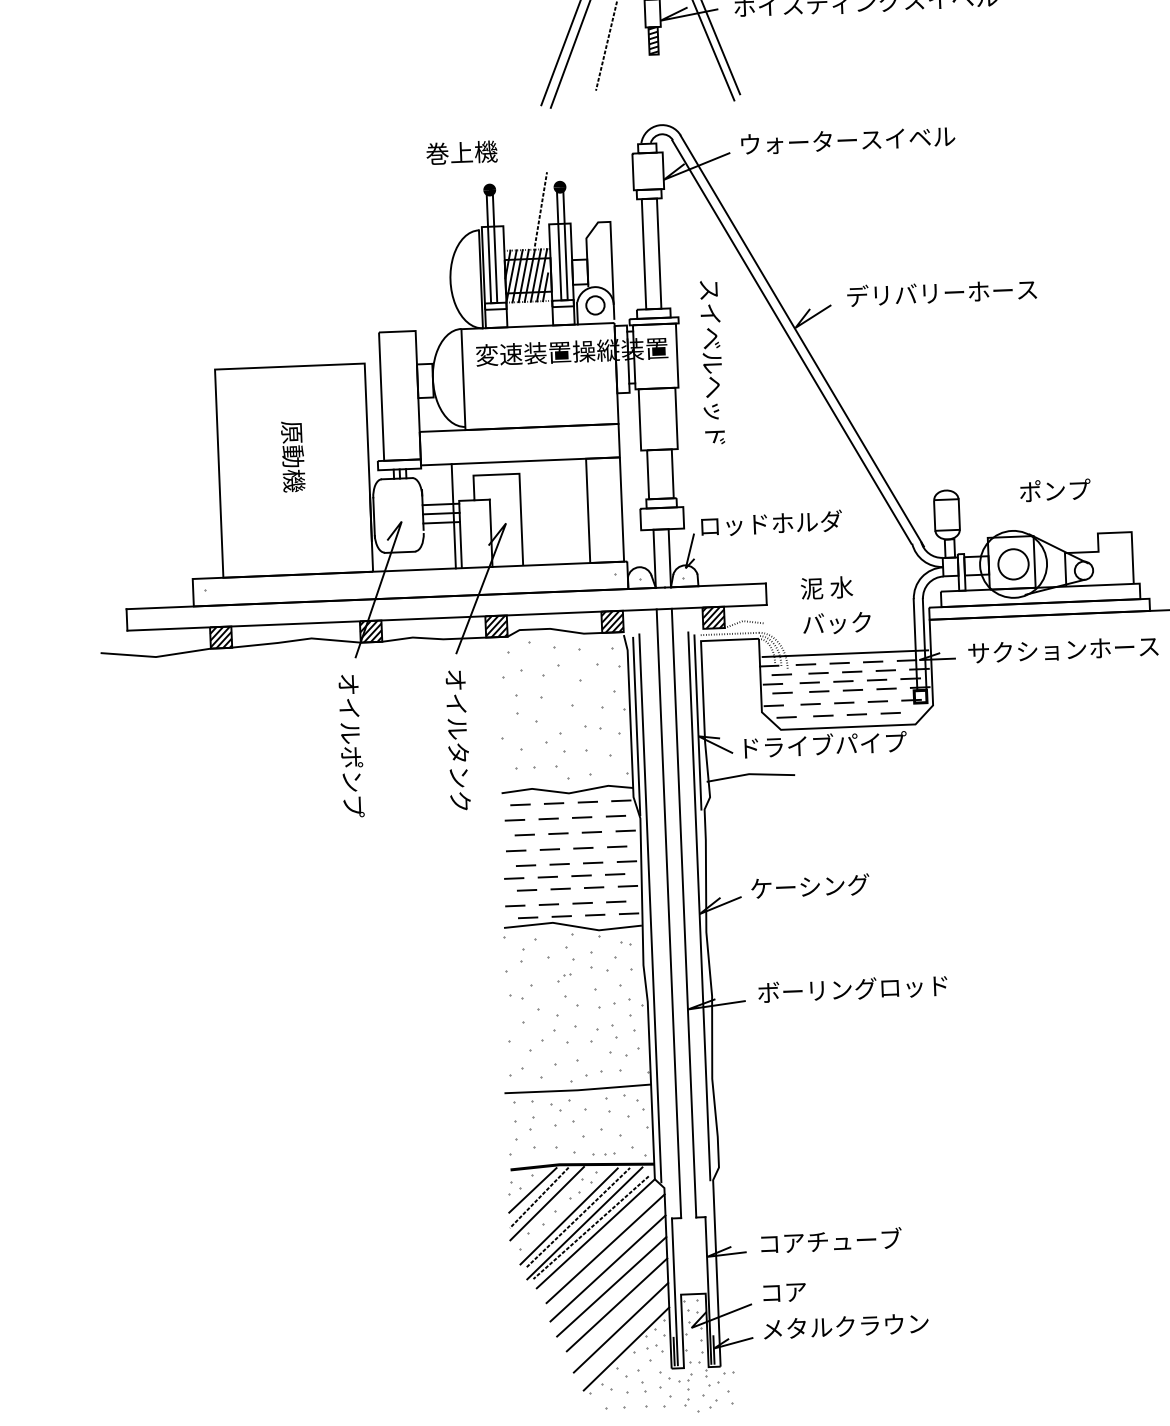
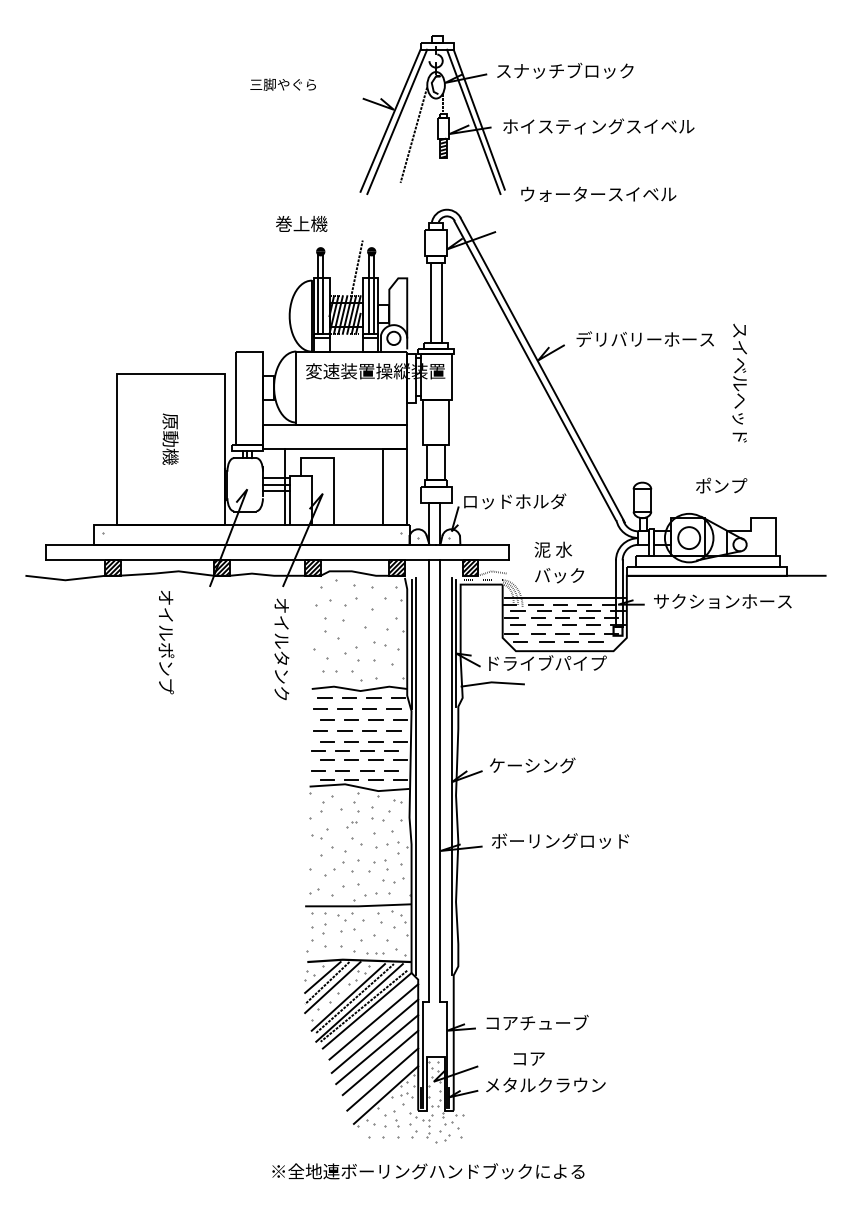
text: (847, 139) -> (598, 193), moved
text: (711, 361) -> (739, 382), moved
text: (351, 746) -> (166, 642), moved
text: (783, 1292) -> (528, 1058), moved

